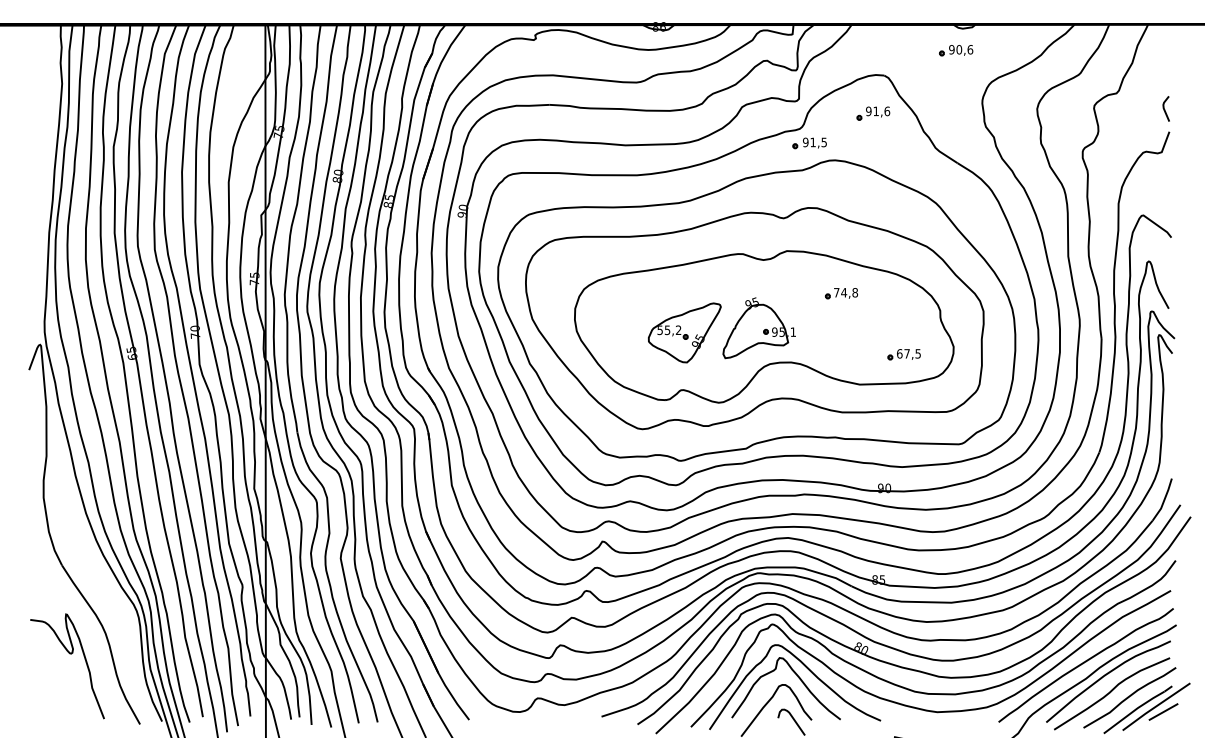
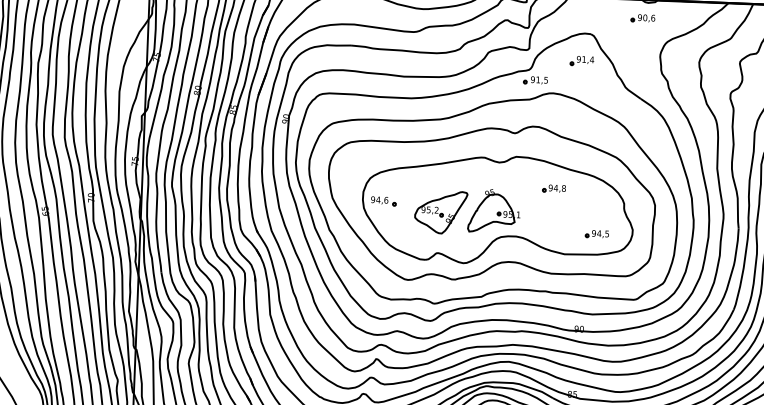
text: (887, 111) -> (592, 59), 91,6 -> 91,4
text: (836, 292) -> (550, 187), 74,8 -> 94,8
part: (604, 320) -> (384, 201), added
text: (660, 329) -> (423, 209), 55,2 -> 95,2
text: (903, 353) -> (596, 233), 67,5 -> 94,5

